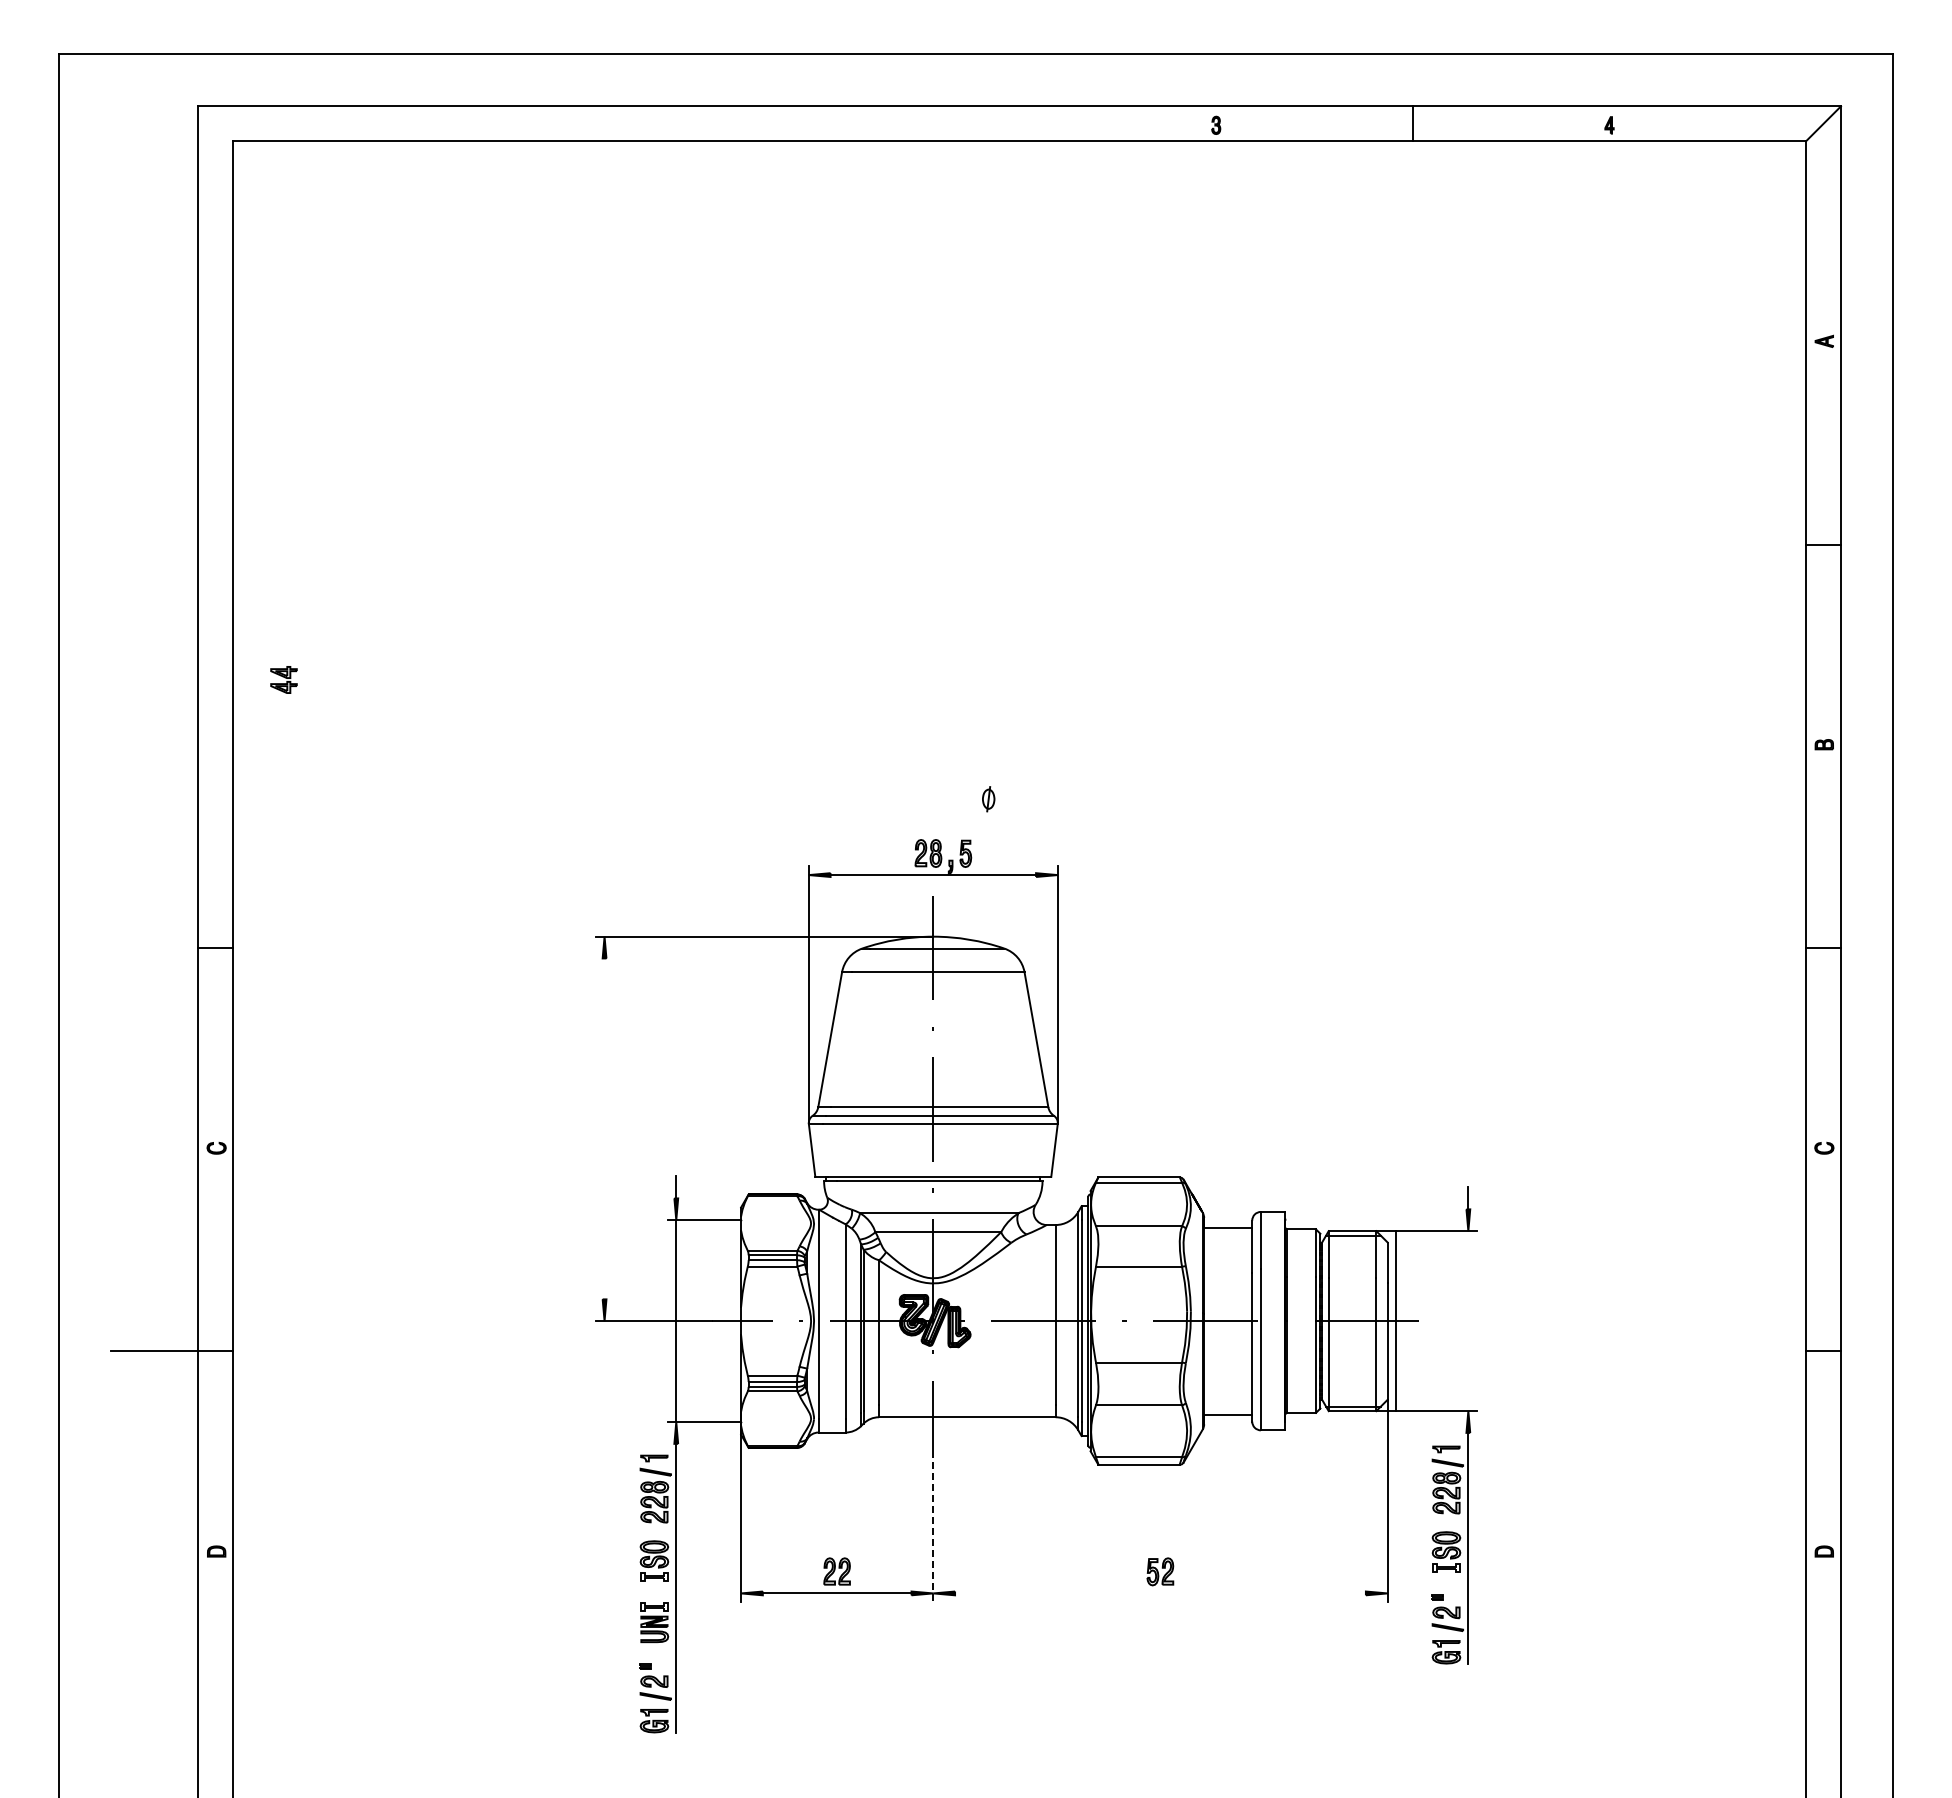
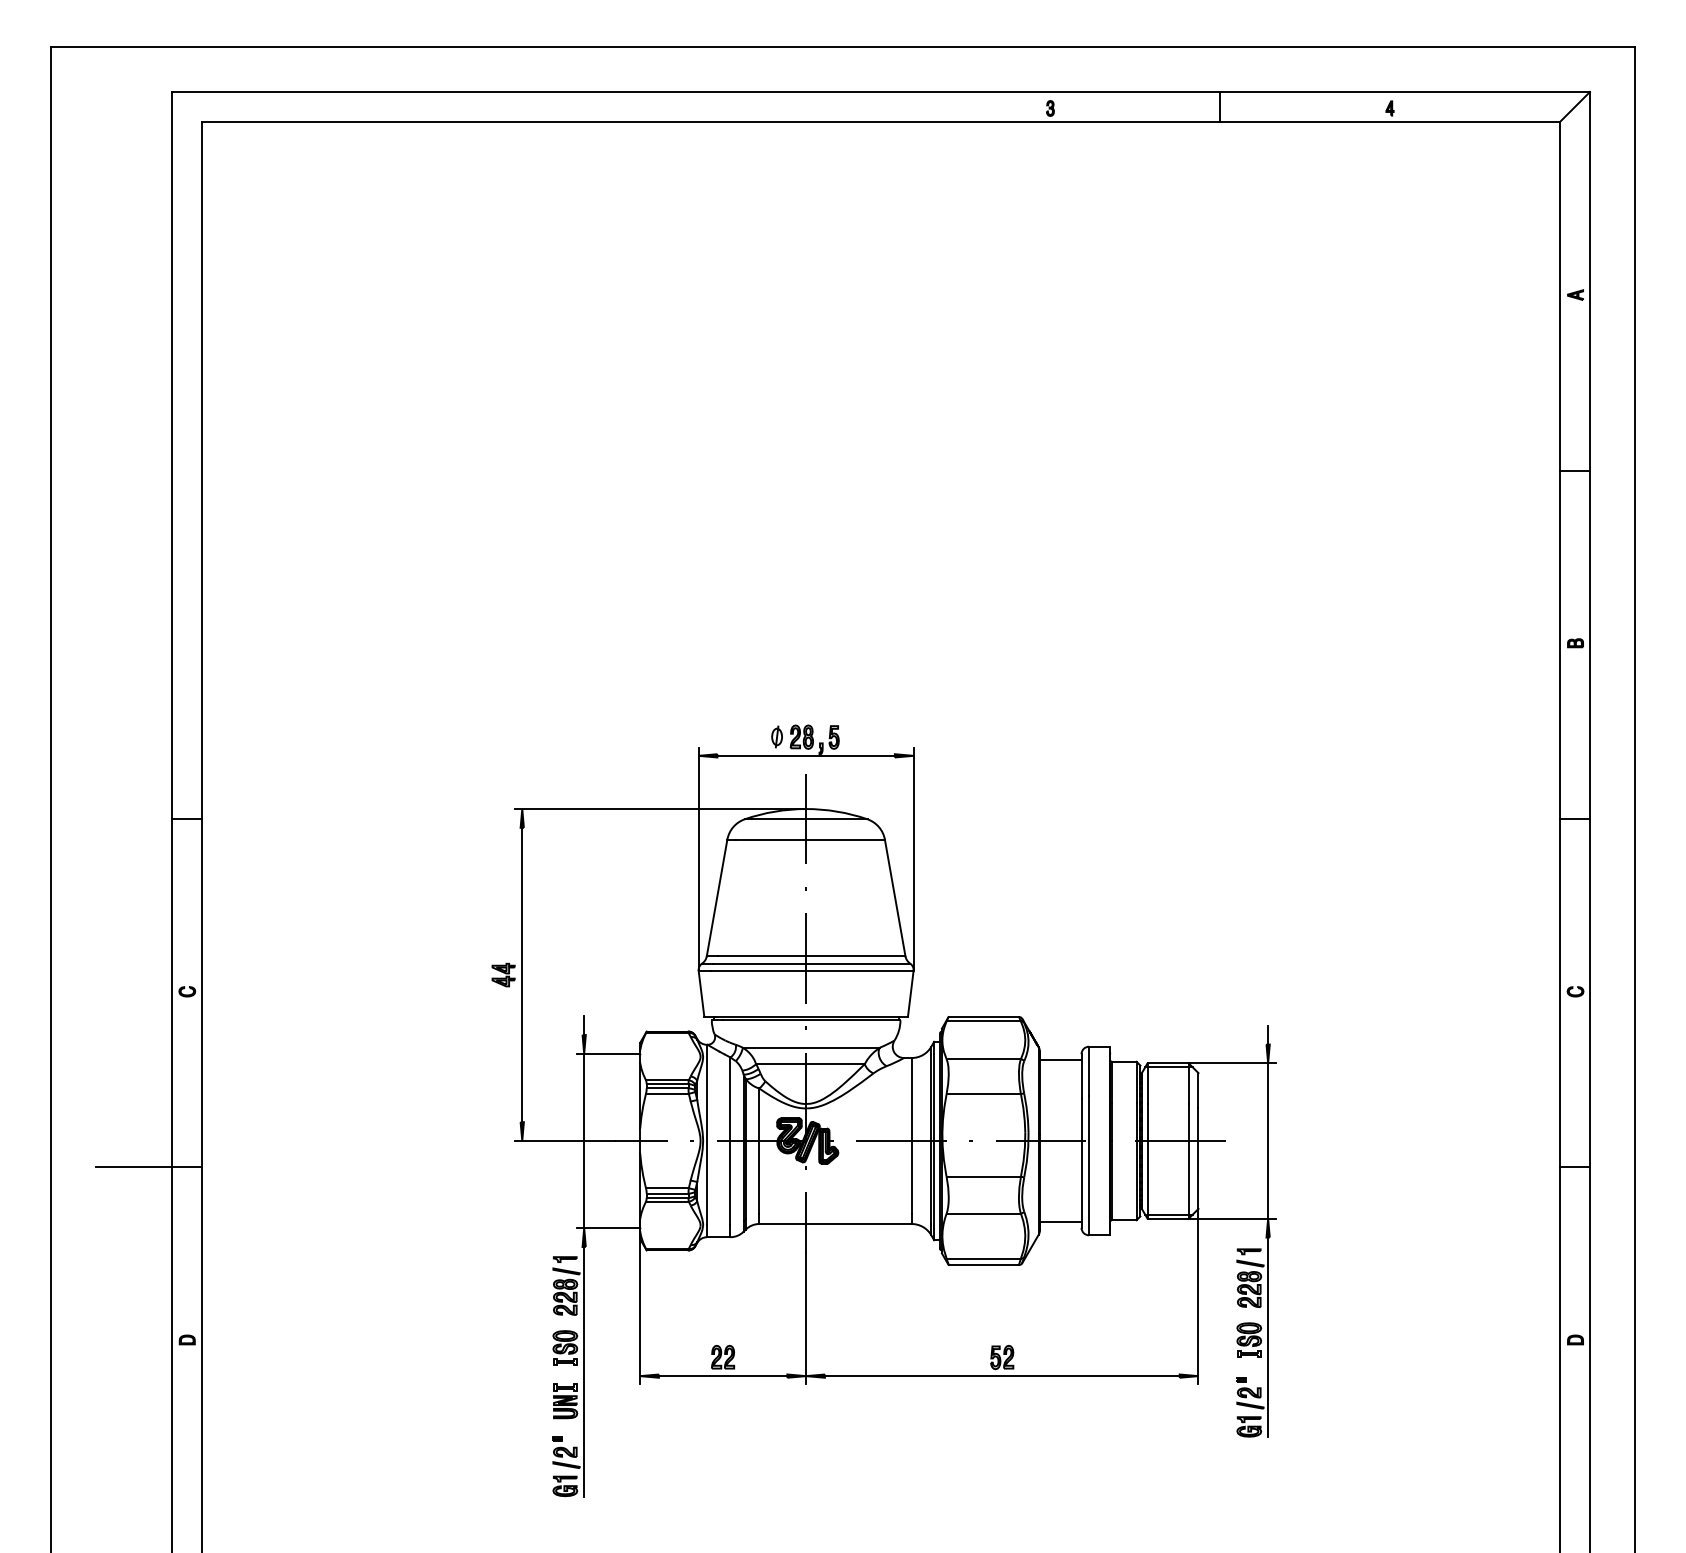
part: (283, 679) -> (503, 974), moved
part: (988, 799) -> (776, 737), moved
line: (604, 1128) -> (522, 974), added
line: (1396, 1321) -> (1268, 1141), moved
line: (933, 1526) -> (806, 1318), dashed -> solid
line: (1160, 1593) -> (1002, 1376), added

